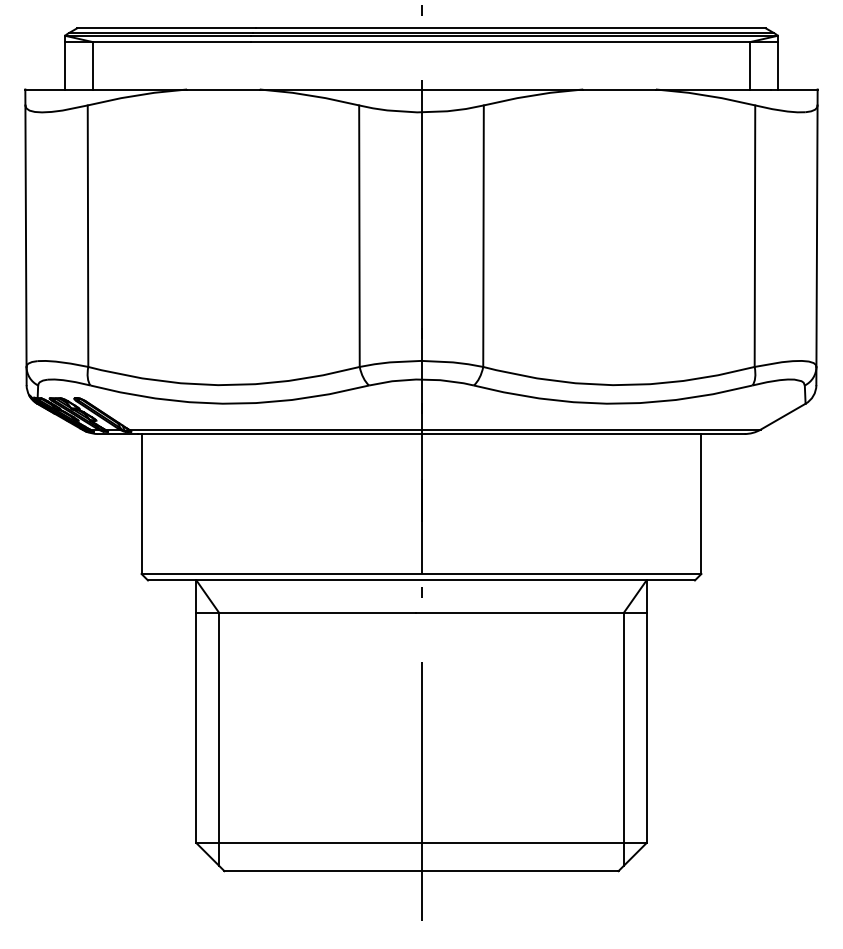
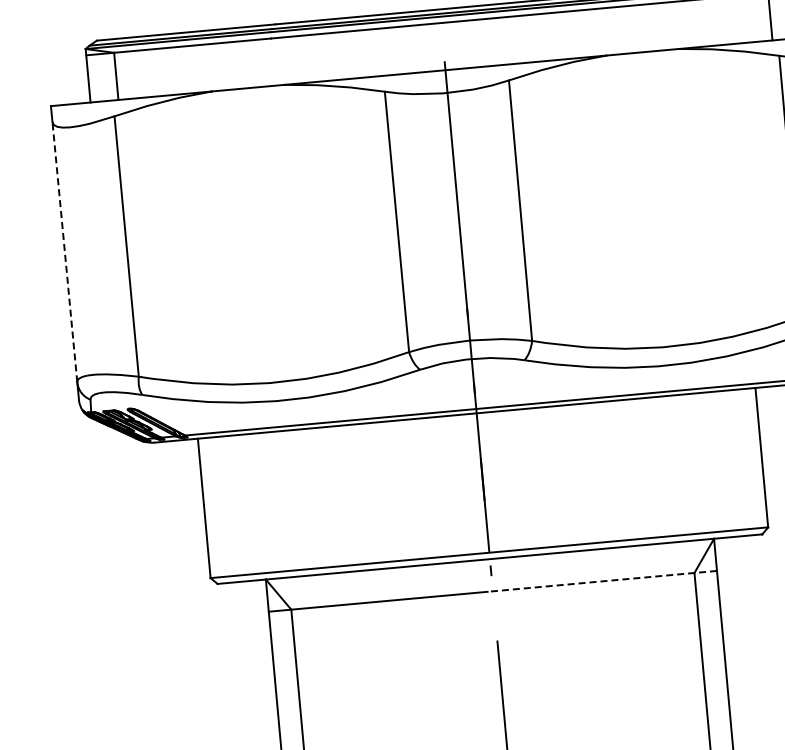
line: (25, 236) -> (64, 252), solid -> dashed
line: (530, 612) -> (601, 581), solid -> dashed

